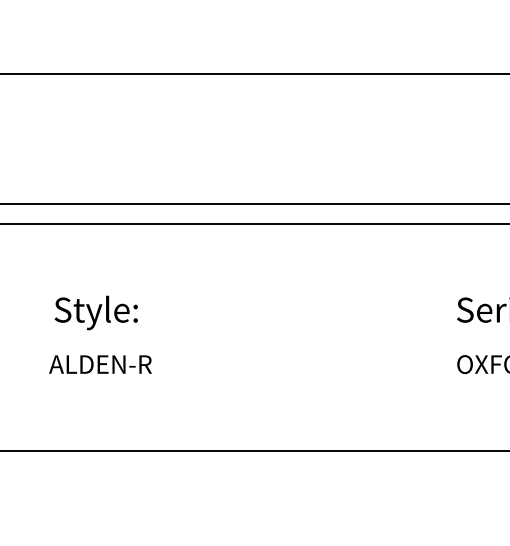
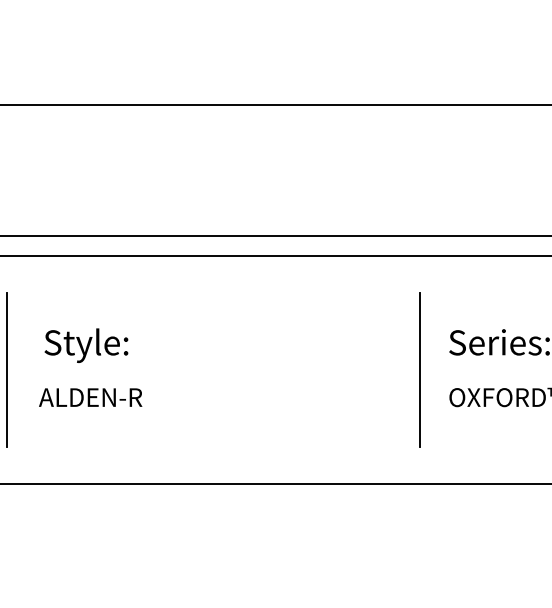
line: (16, 336) -> (6, 369), added
line: (428, 336) -> (420, 369), added

